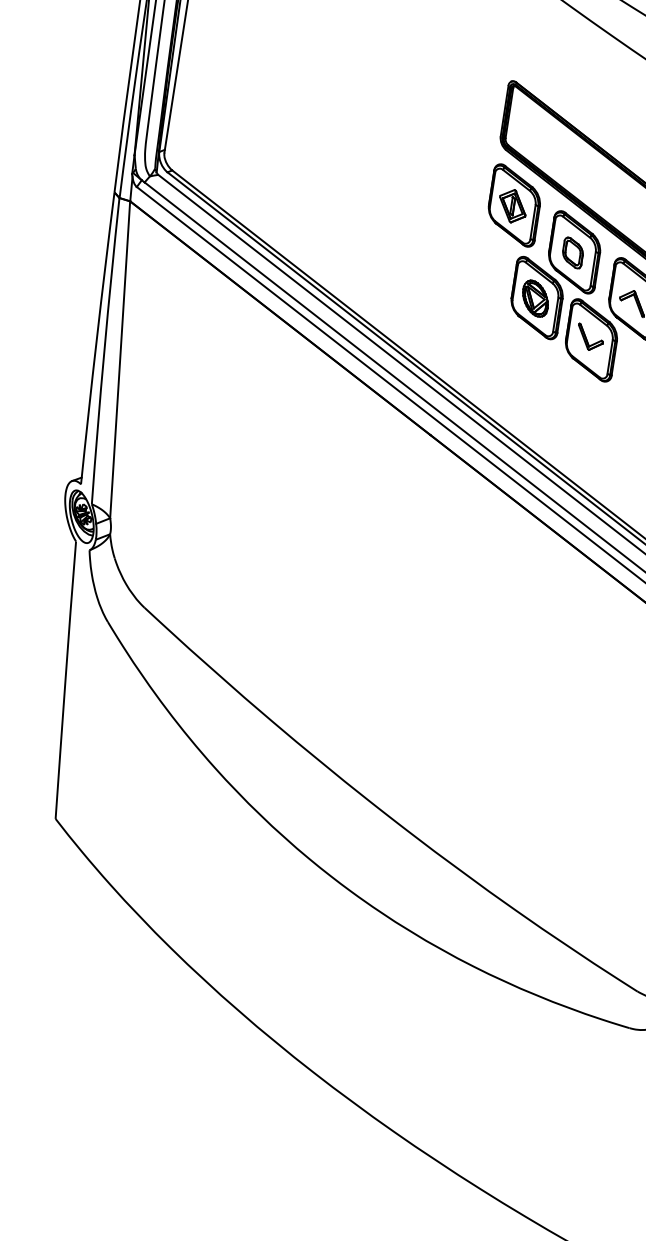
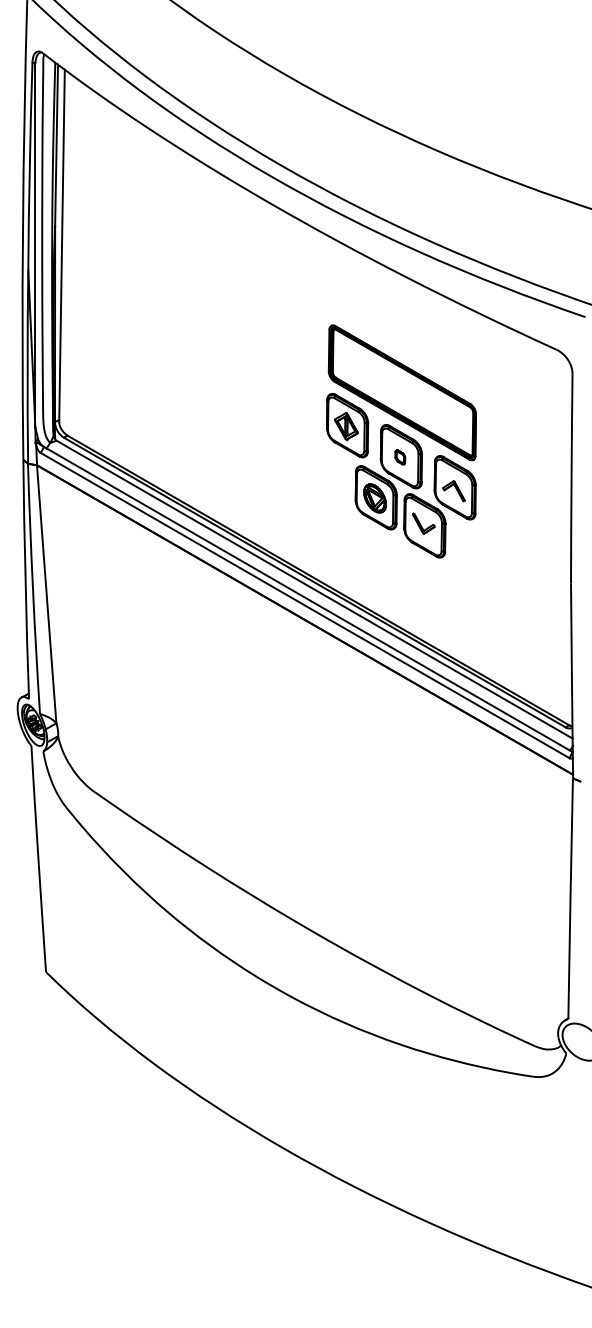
part: (573, 253) -> (400, 457), size x0.6

